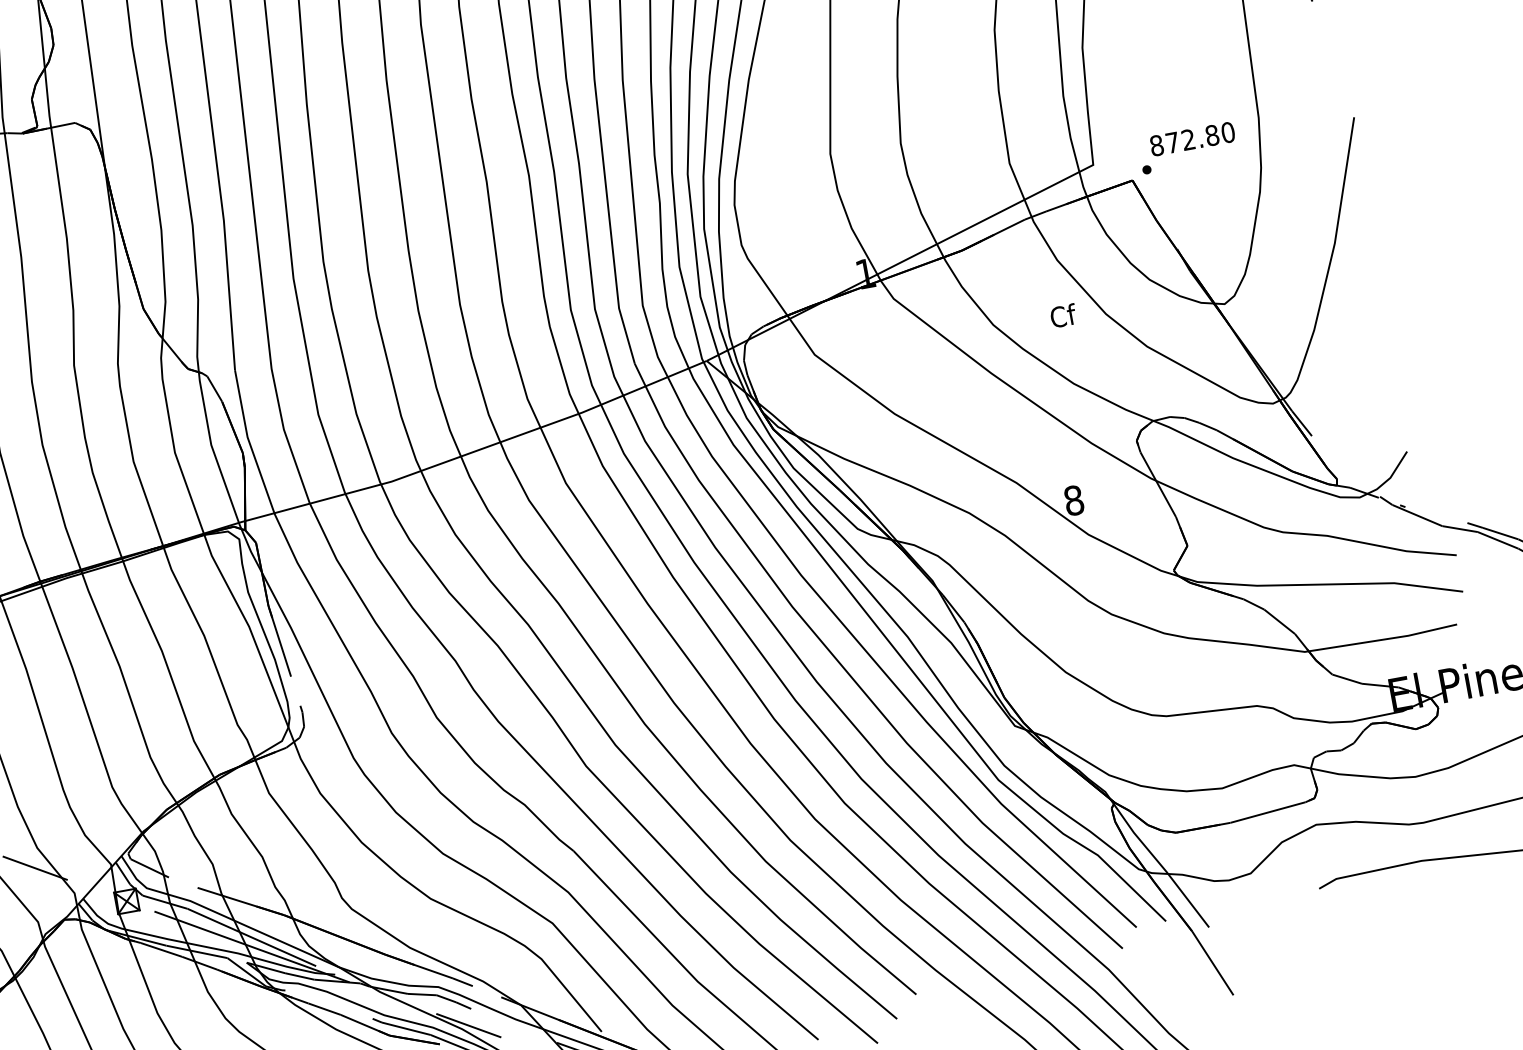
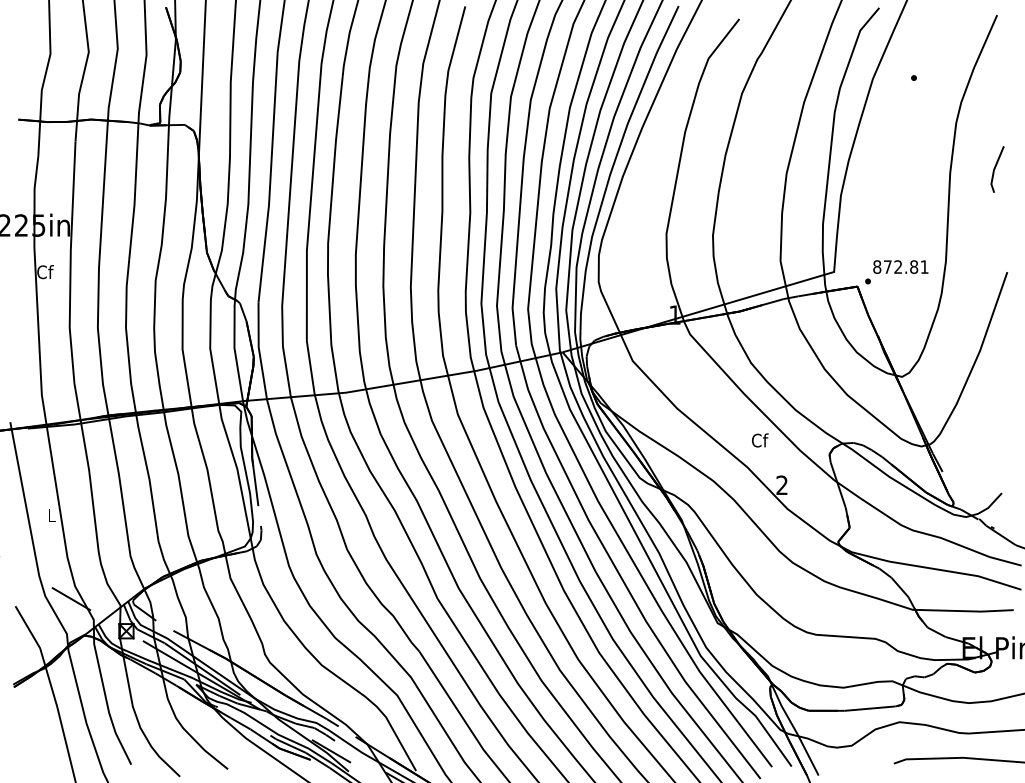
text: (1227, 131) -> (924, 266), 872.80 -> 872.81
text: (1063, 315) -> (760, 440), moved
text: (1074, 500) -> (782, 485), 8 -> 2

